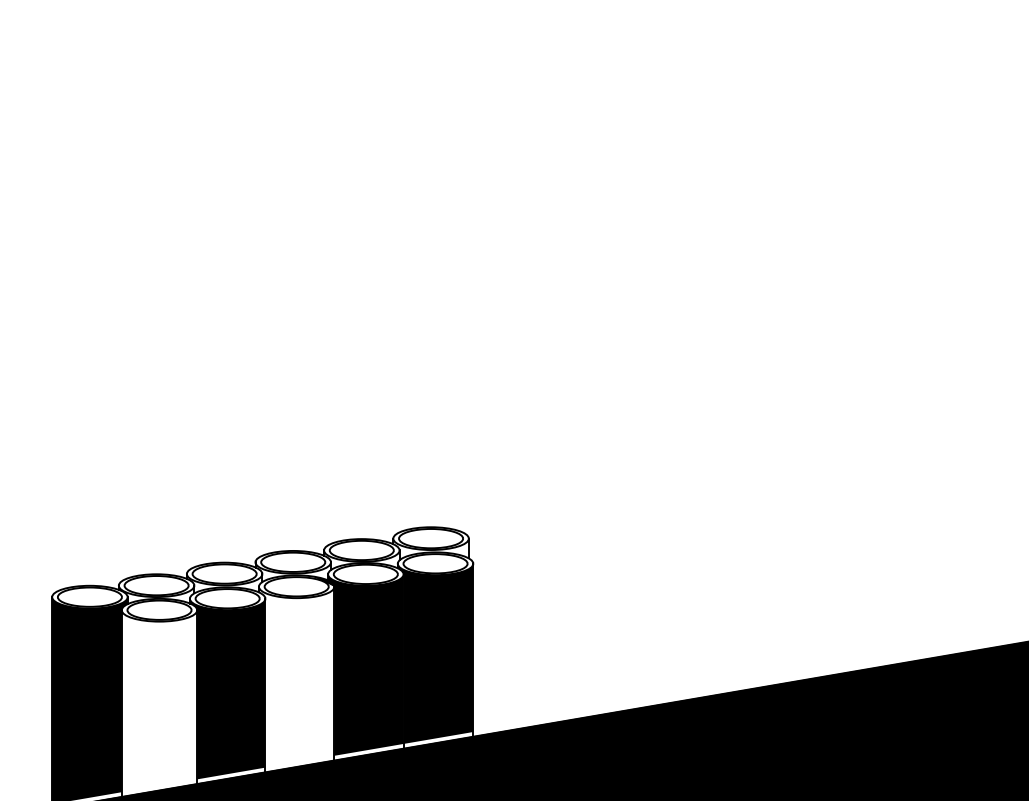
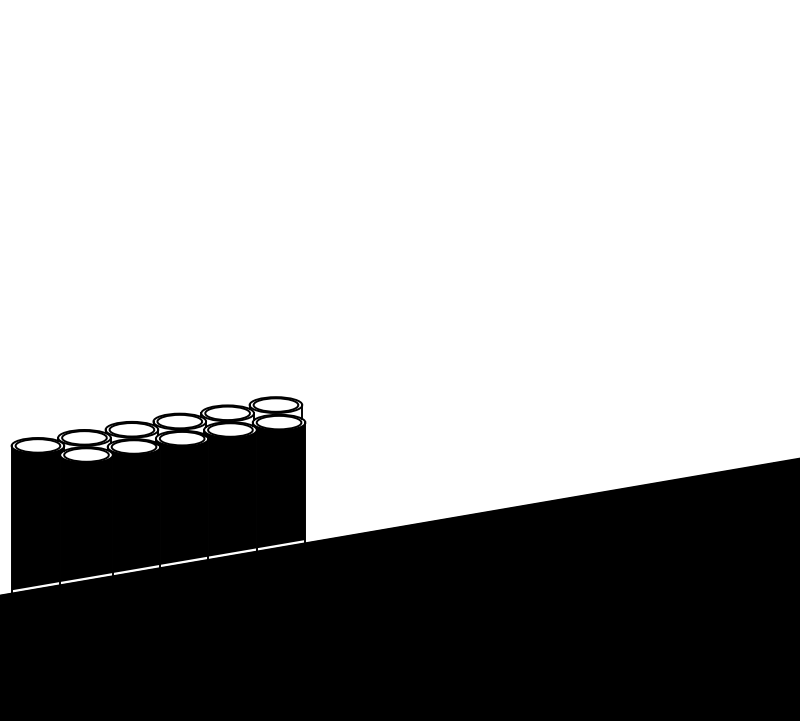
fill: (288, 676) -> (176, 501), added
fill: (159, 701) -> (86, 518), added

